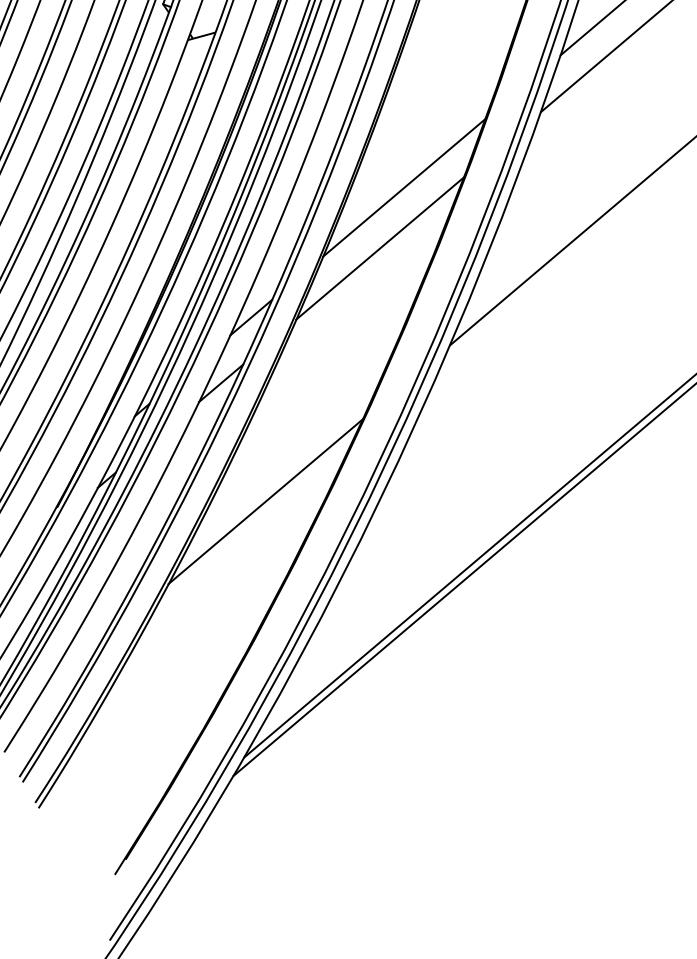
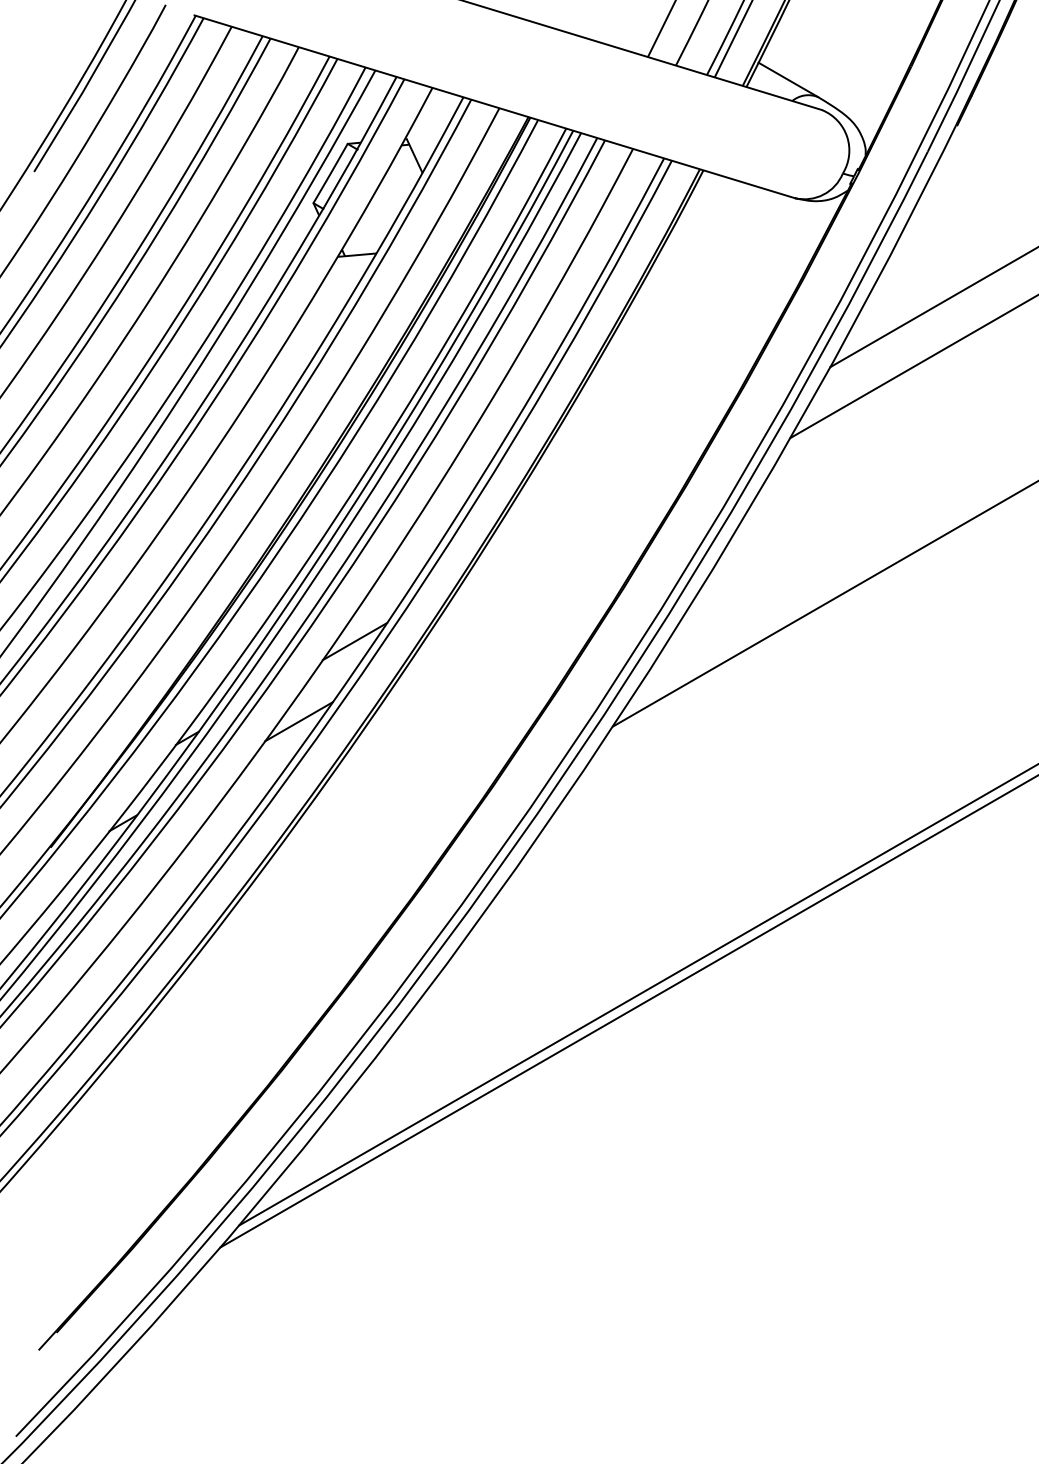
line: (404, 187) -> (590, 505), removed
line: (380, 248) -> (543, 580), removed
line: (265, 501) -> (329, 889), removed

